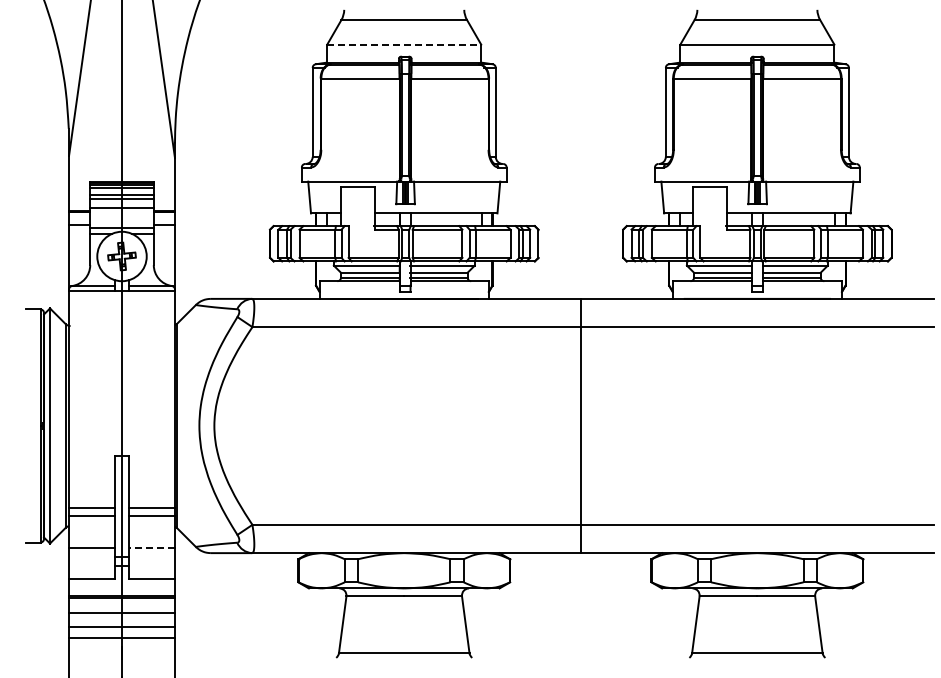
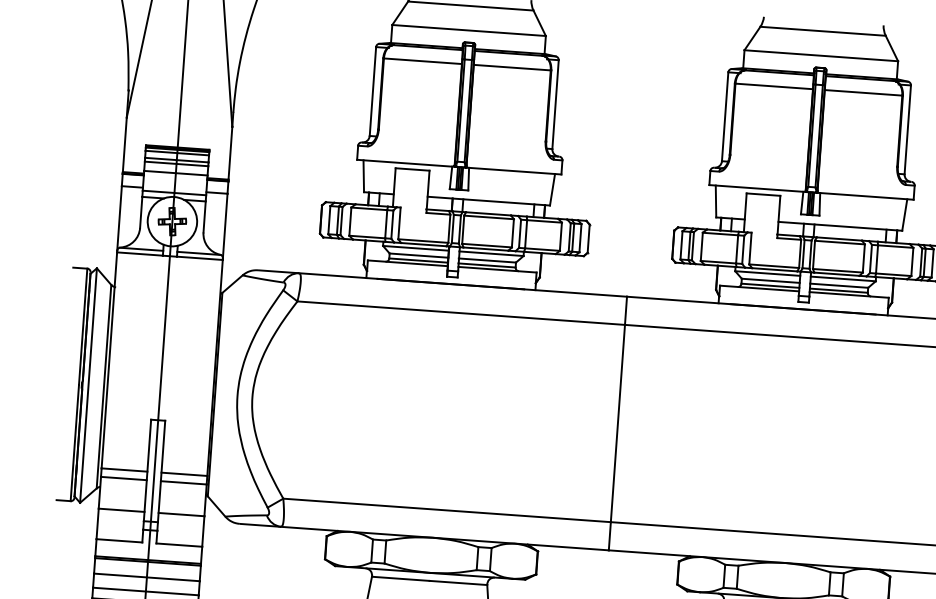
line: (404, 44) -> (469, 30), dashed -> solid
line: (152, 548) -> (181, 515), dashed -> solid

